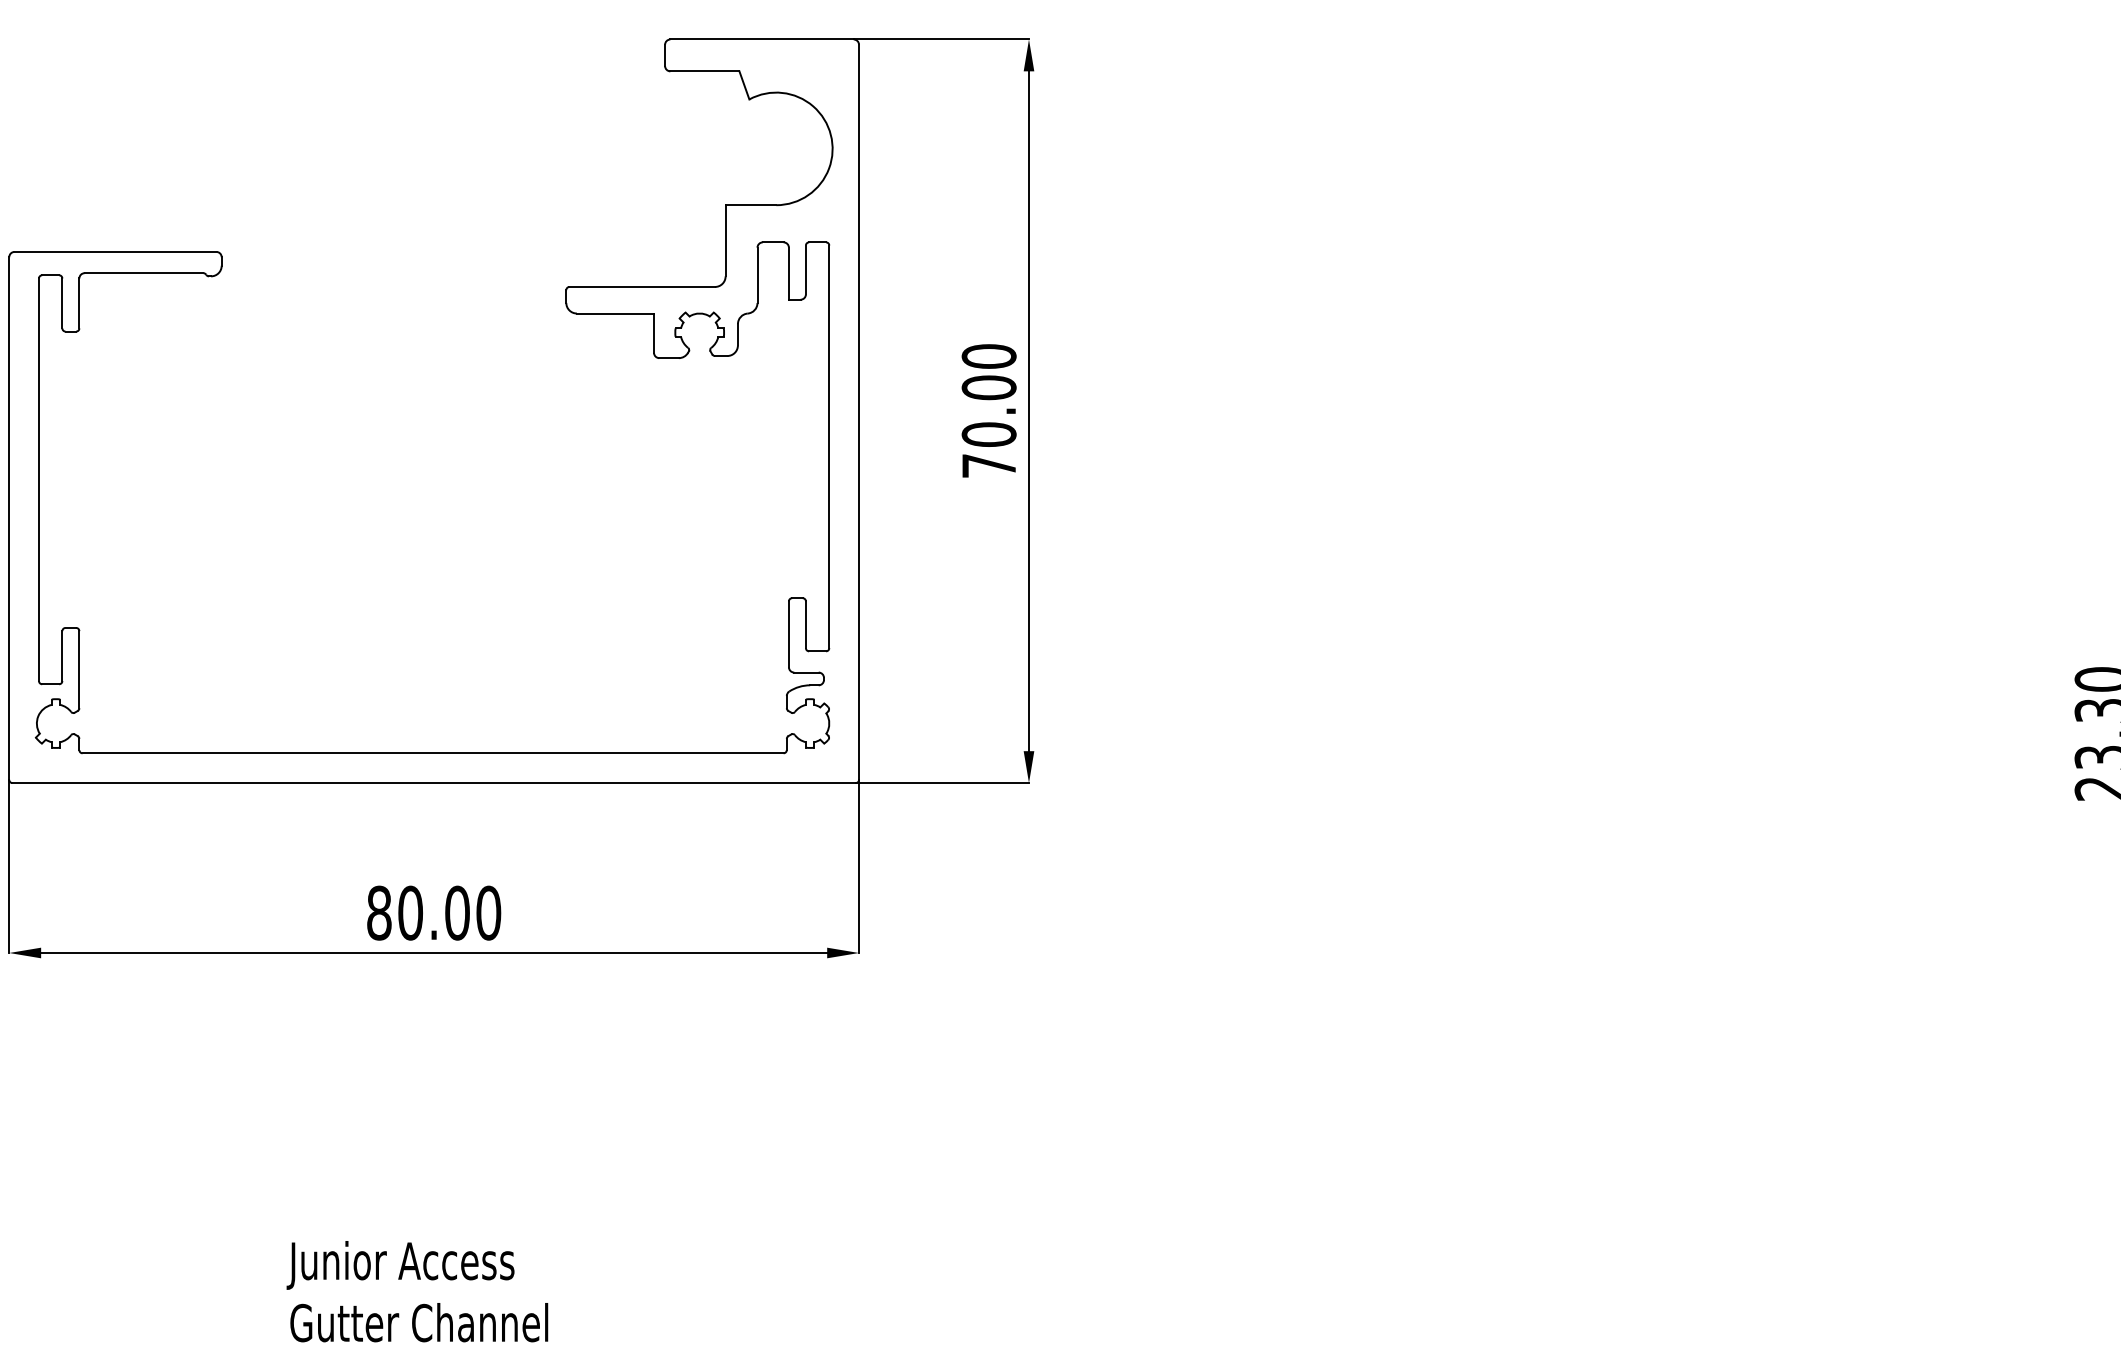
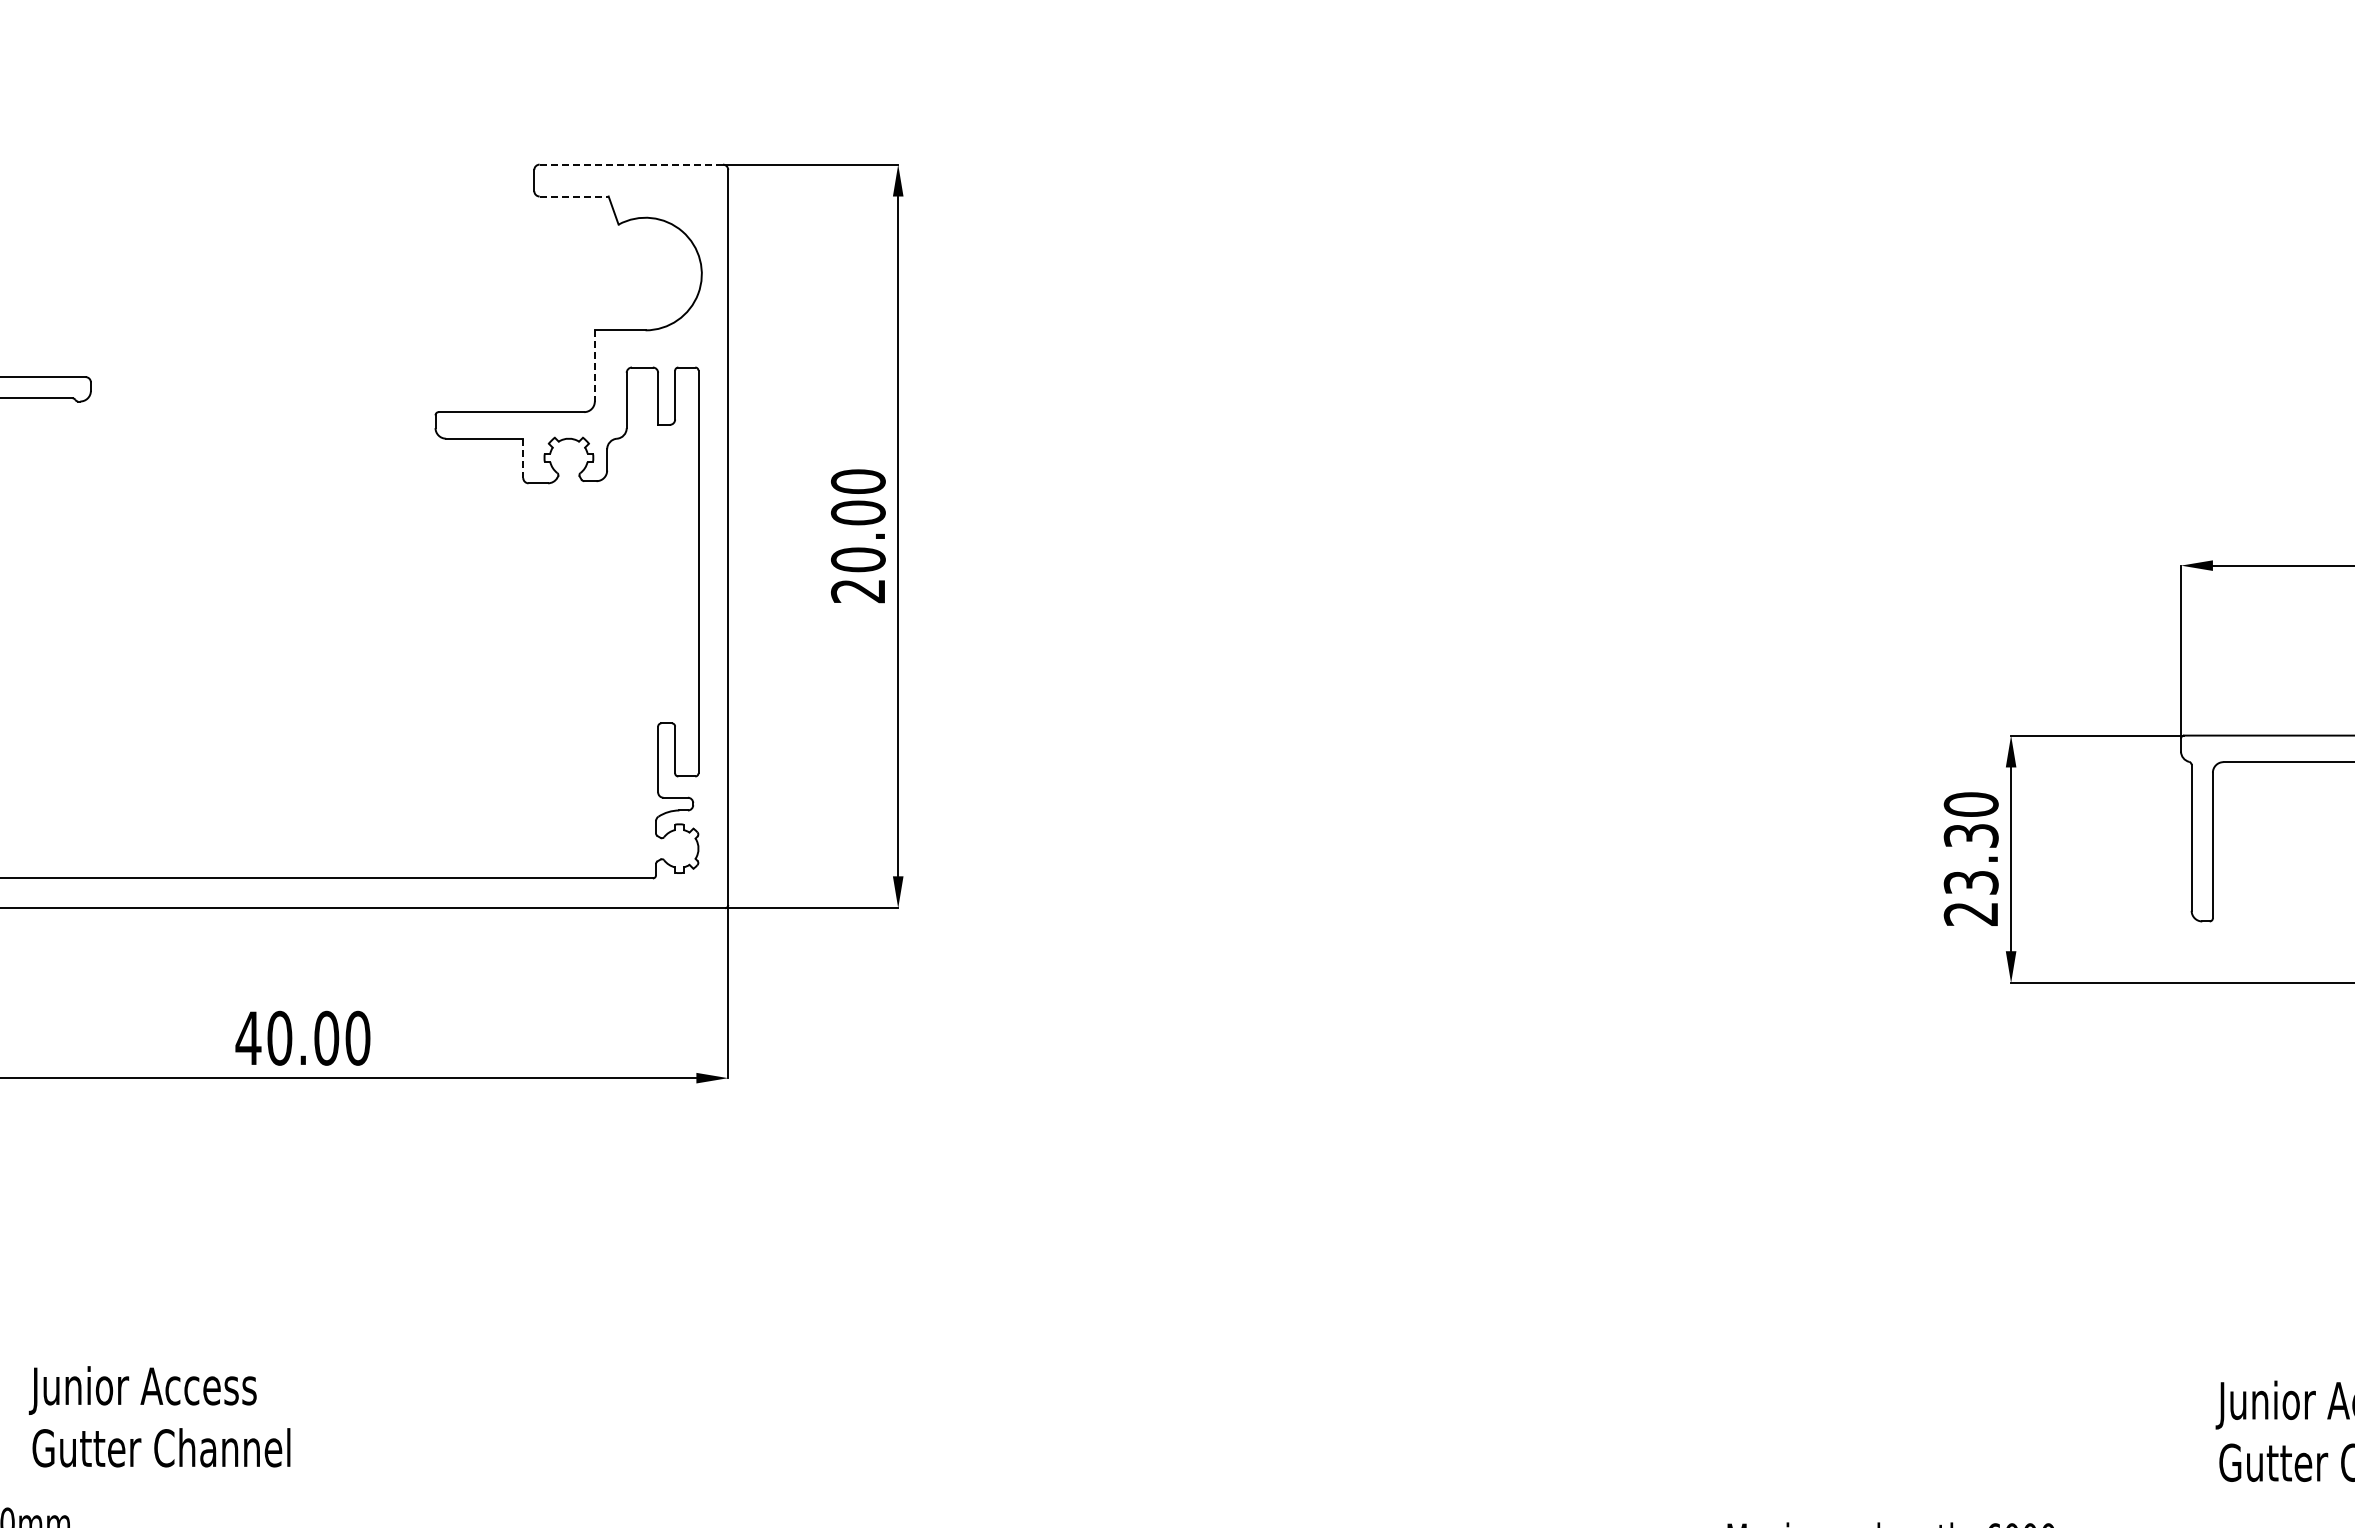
line: (762, 39) -> (631, 164), solid -> dashed
line: (705, 71) -> (574, 196), solid -> dashed
line: (725, 240) -> (594, 365), solid -> dashed
line: (654, 333) -> (523, 458), solid -> dashed
text: (988, 466) -> (857, 591), 70.00 -> 20.00
text: (379, 912) -> (248, 1037), 80.00 -> 40.00
text: (417, 1291) -> (159, 1416), moved

